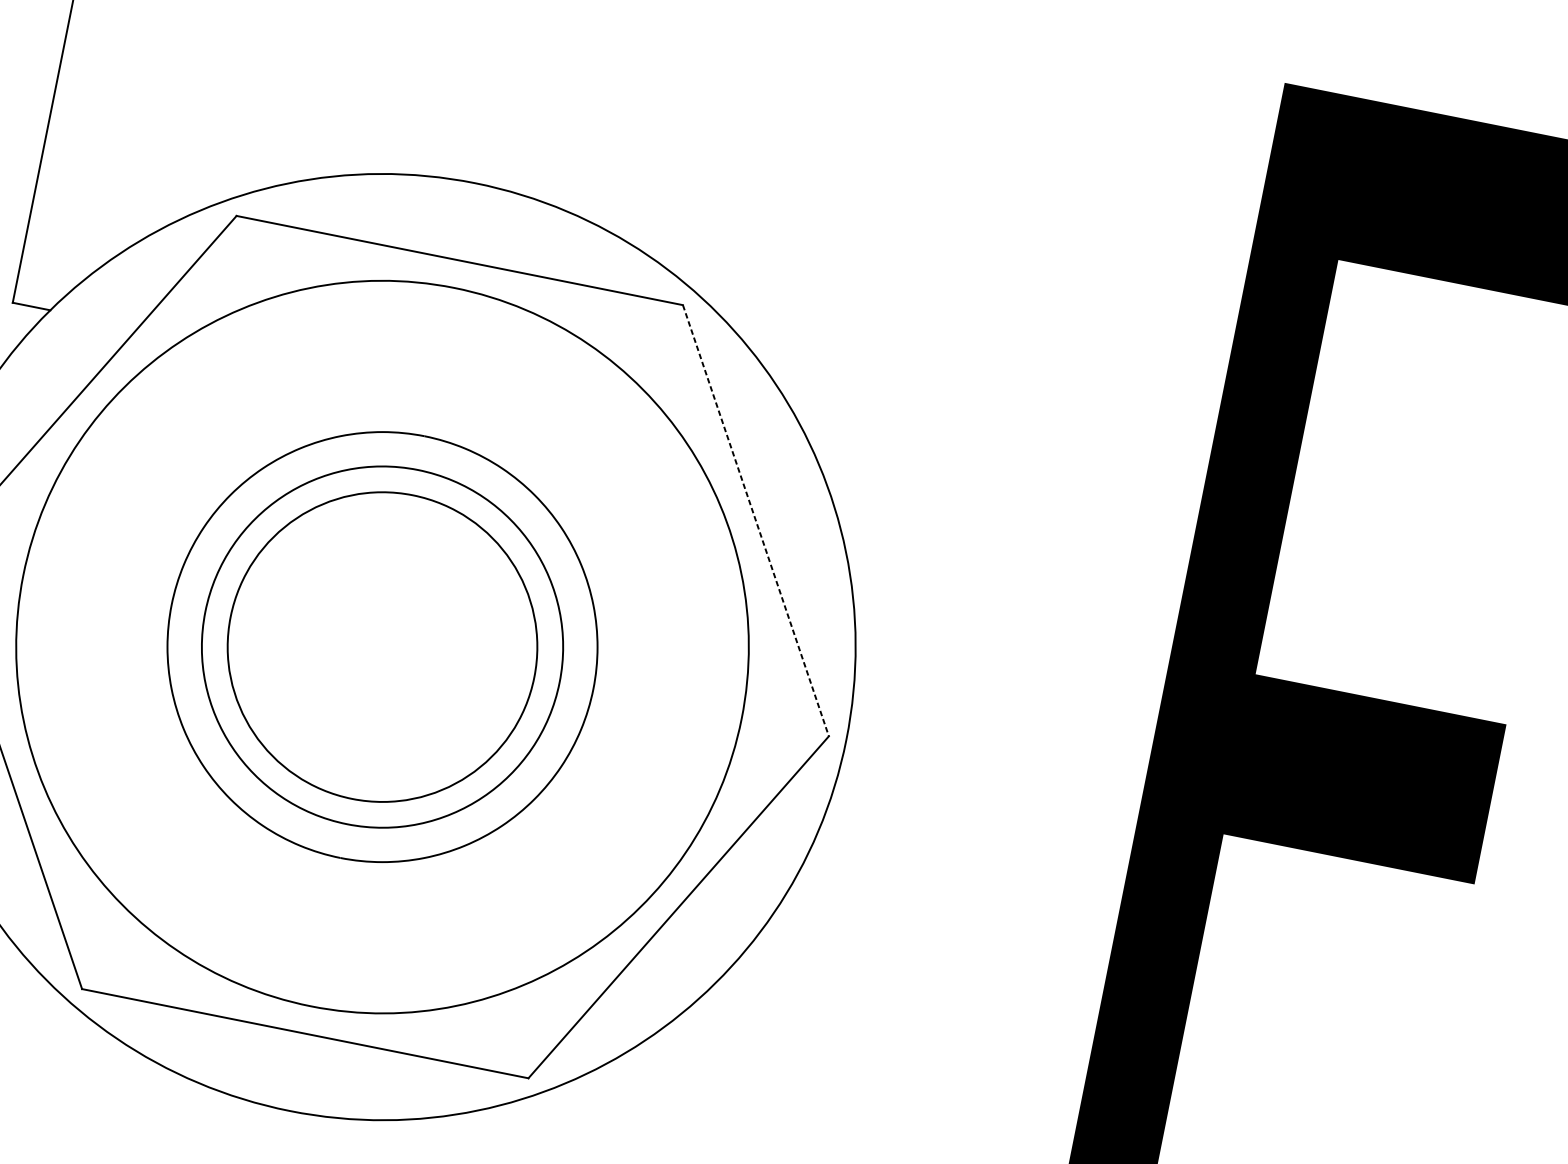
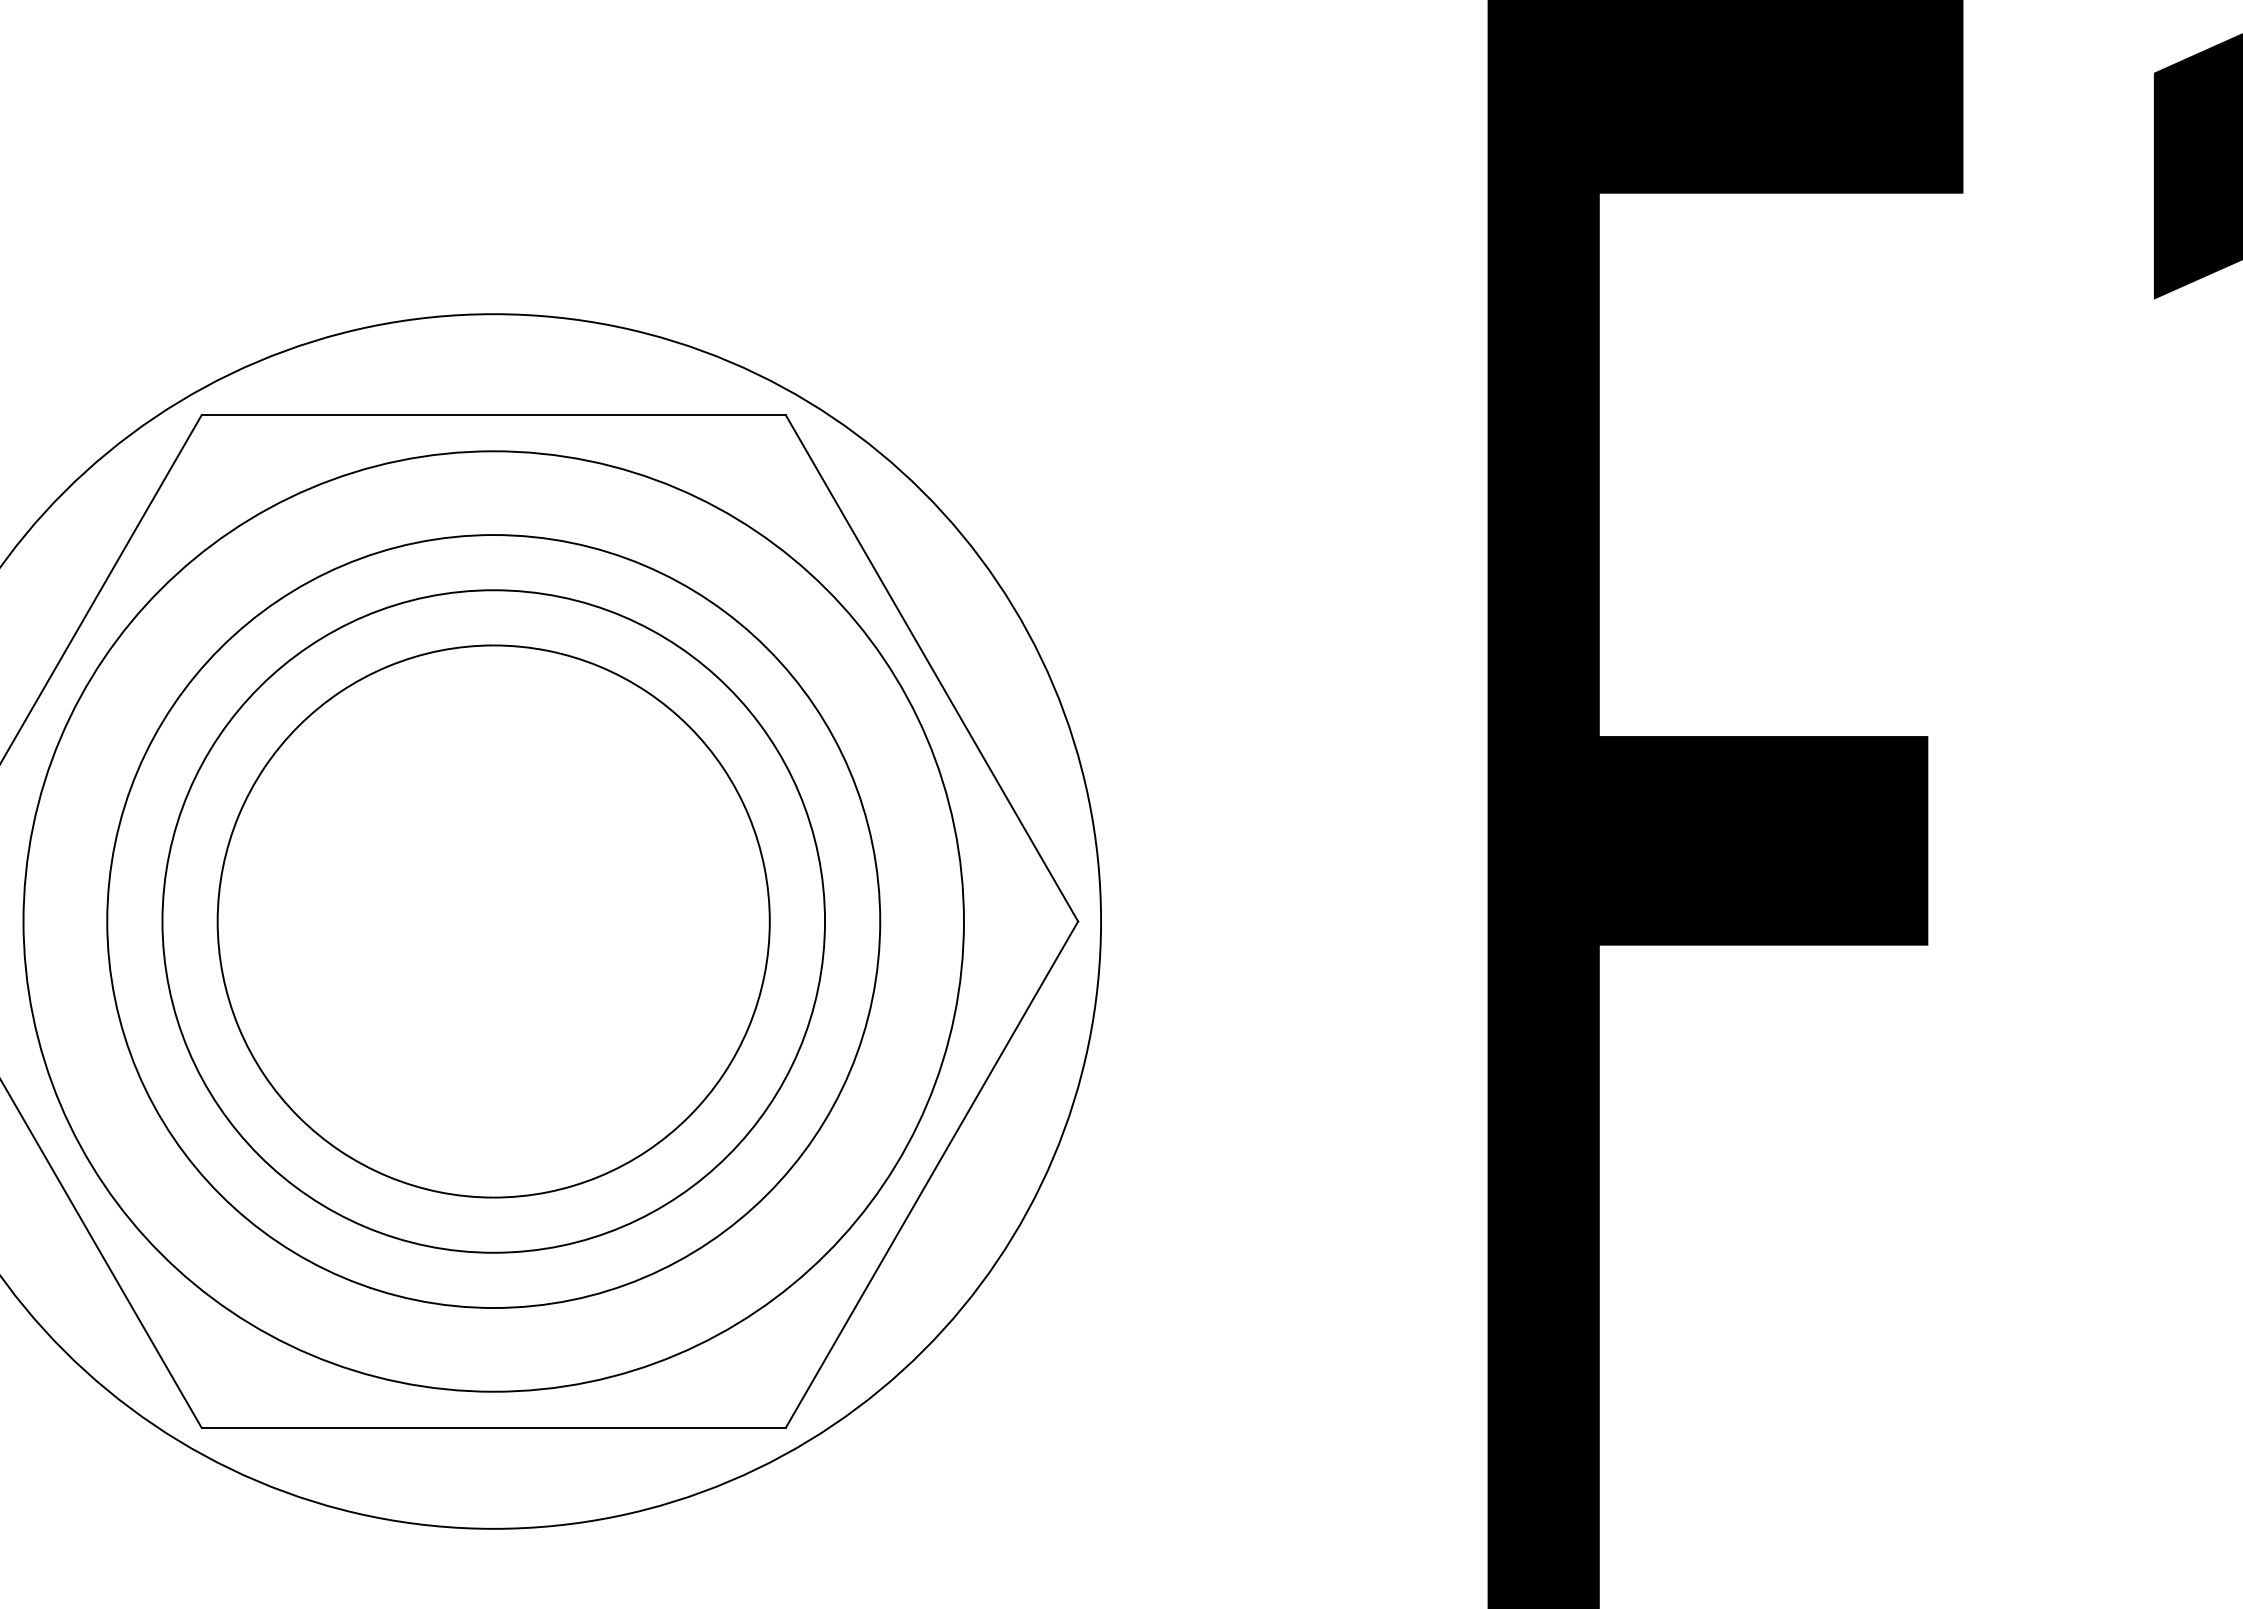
line: (756, 520) -> (932, 668), dashed -> solid
circle: (382, 647) -> (493, 921), size x1.67
circle: (382, 647) -> (493, 921), size x1.67

